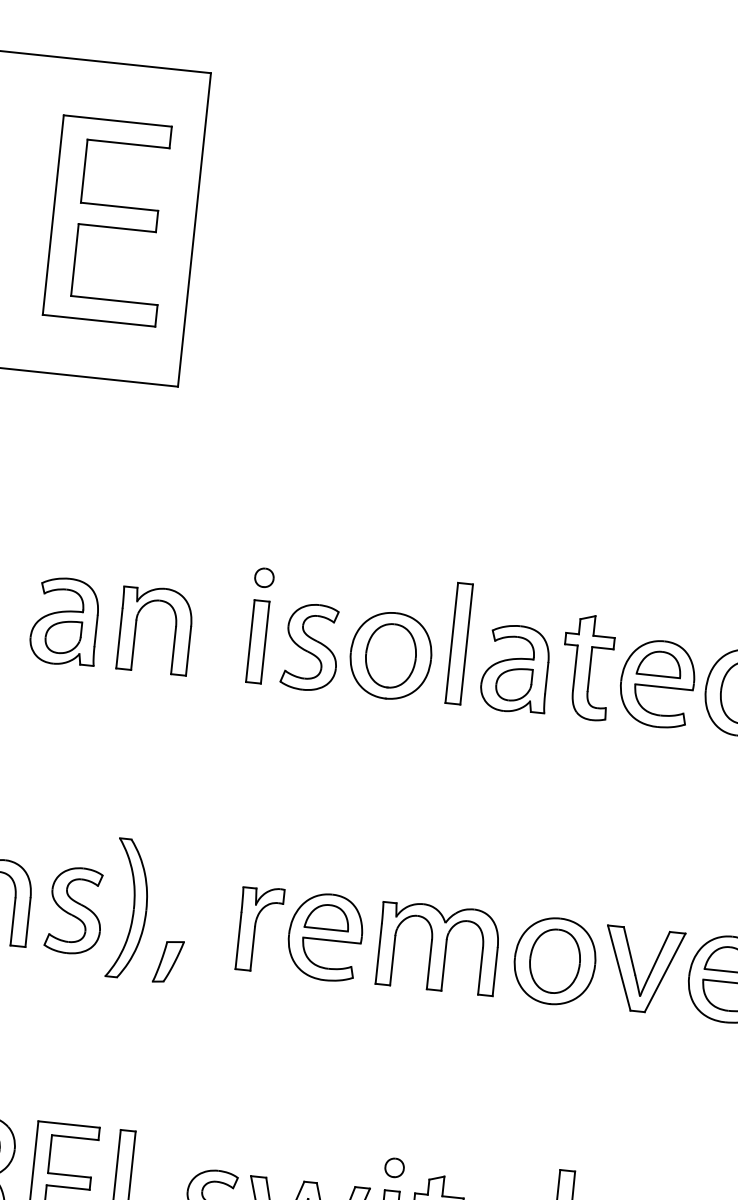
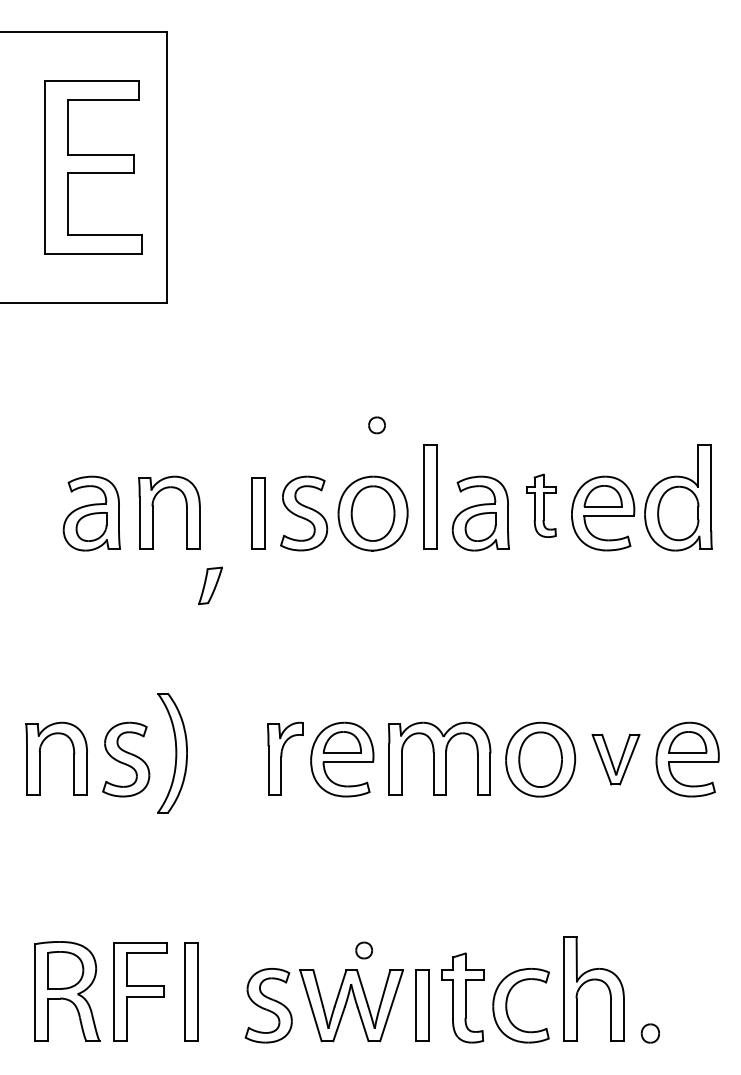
part: (263, 577) -> (376, 425), moved
part: (587, 666) -> (541, 505), size x0.7
part: (168, 961) -> (210, 585), moved
part: (641, 970) -> (615, 759), size x0.7
part: (393, 1167) -> (363, 950), moved

